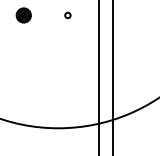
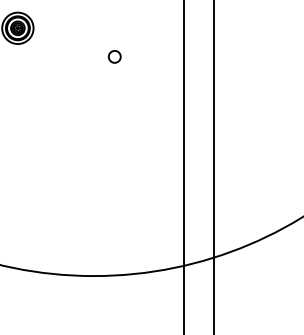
circle: (67, 15) -> (113, 56), moved

